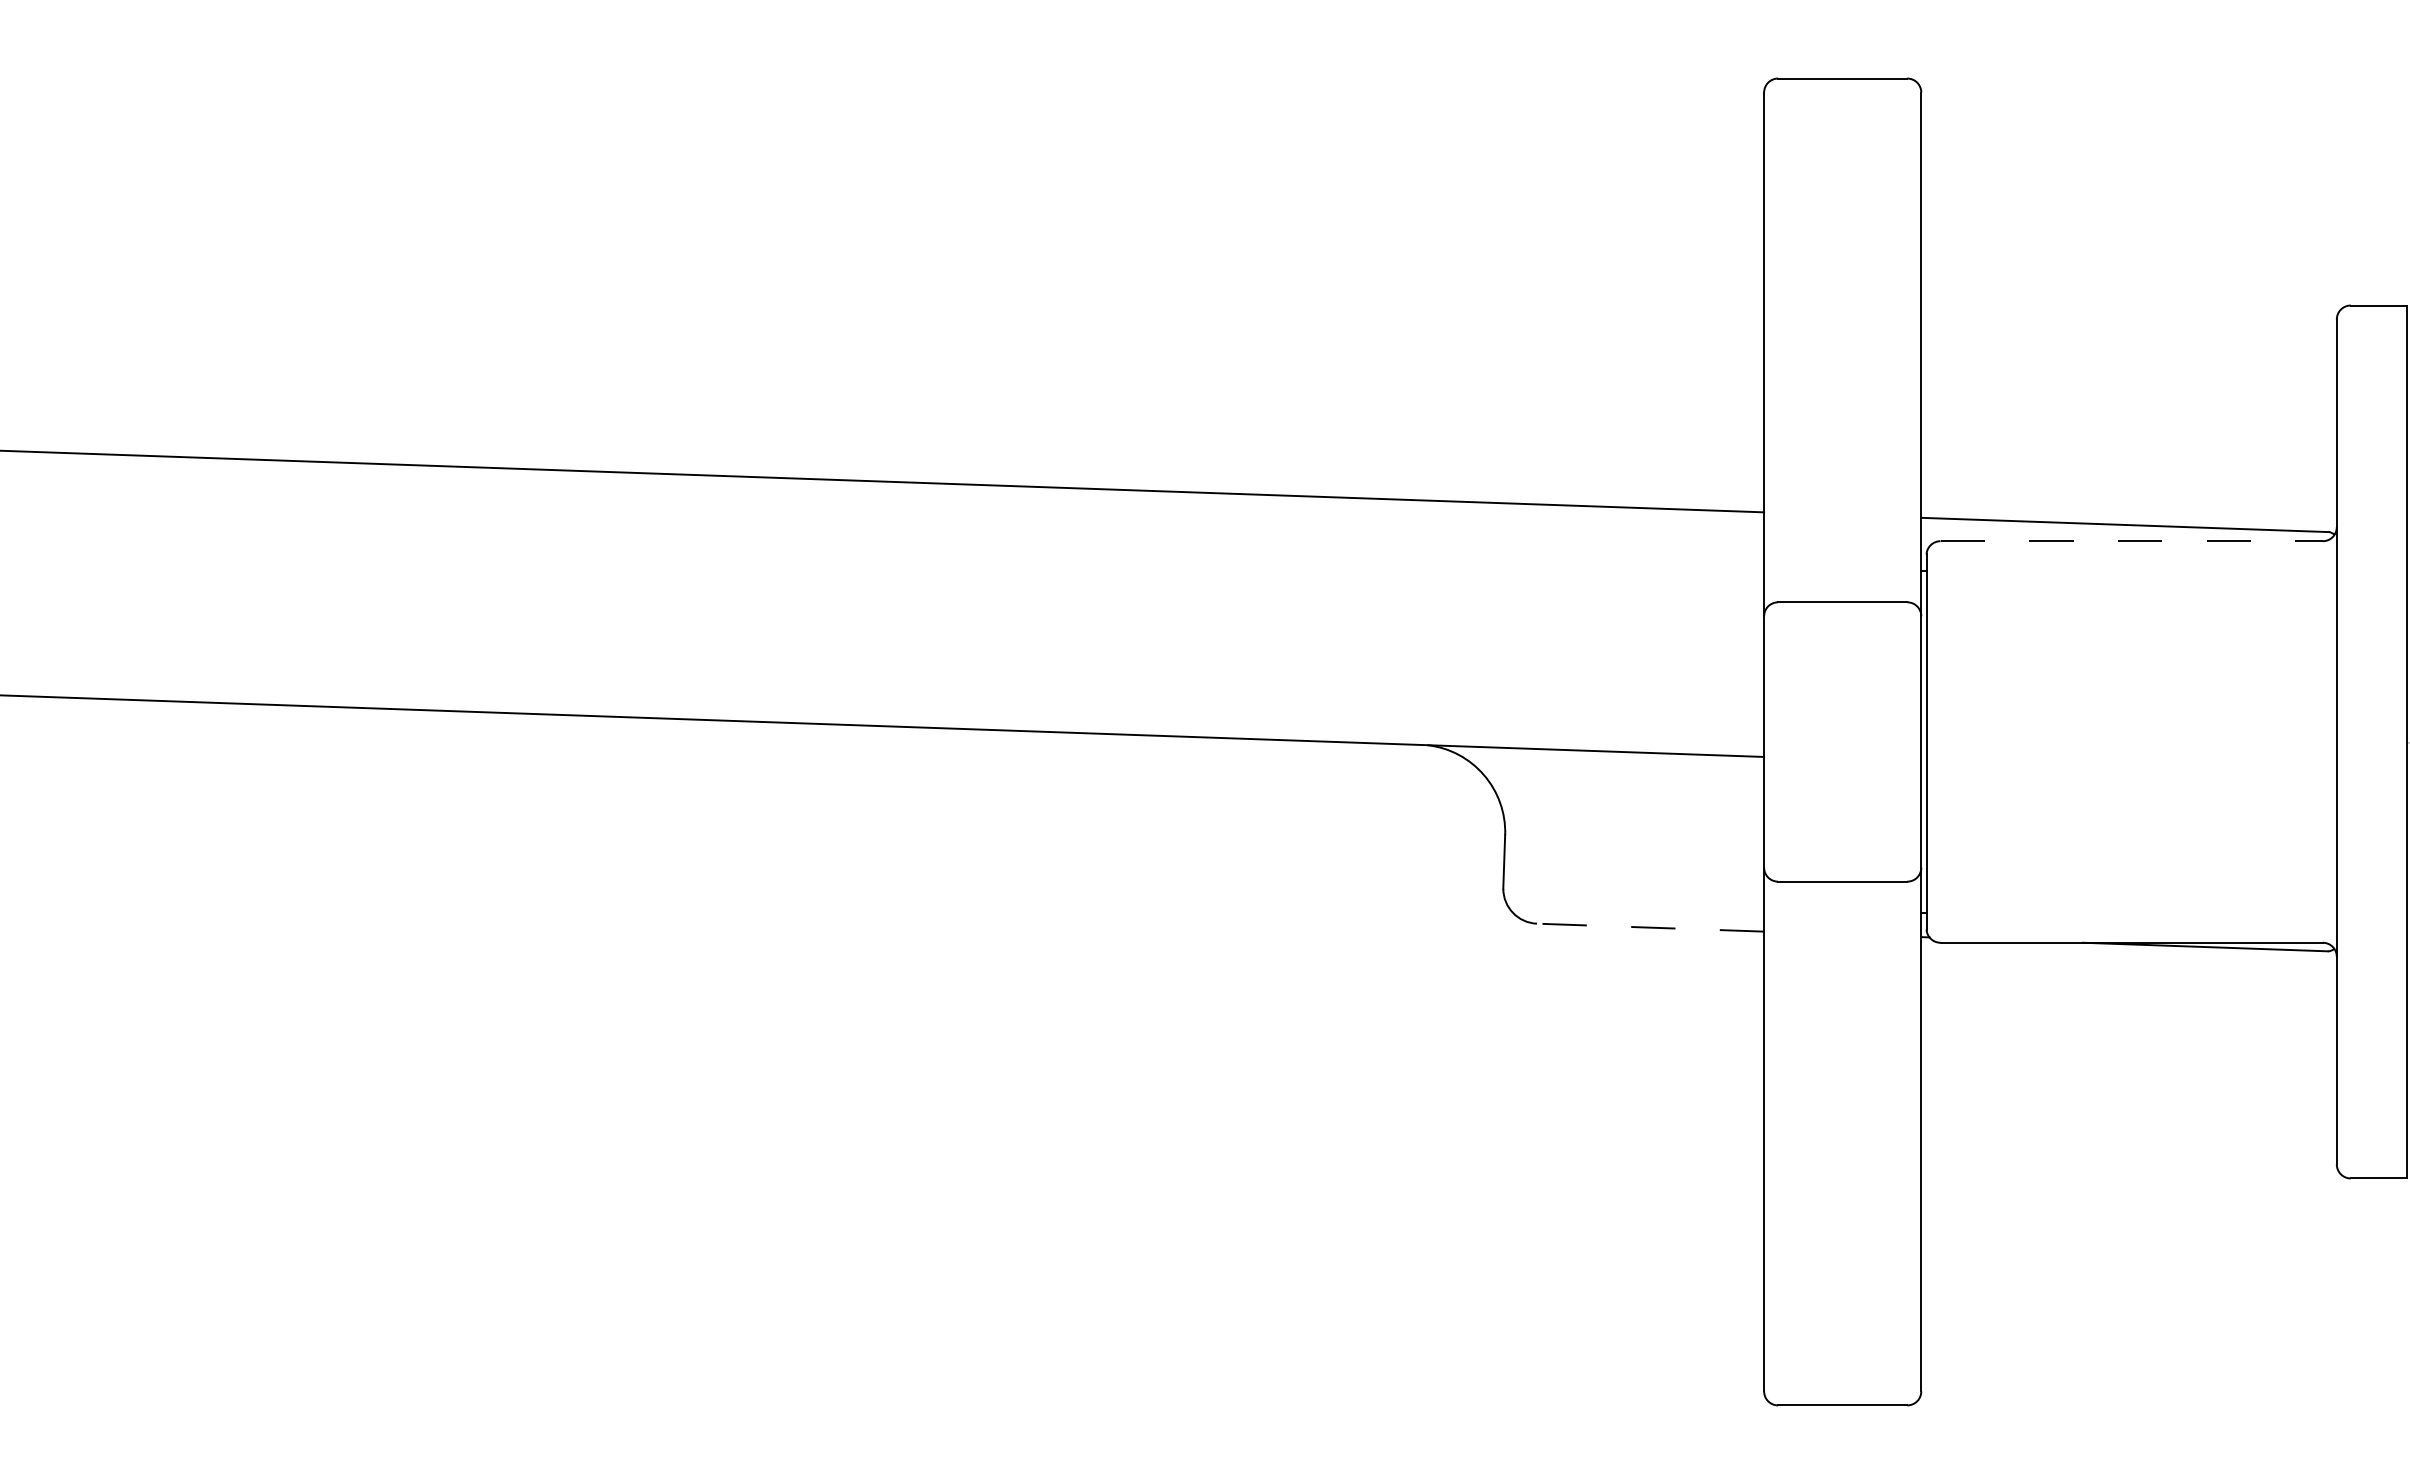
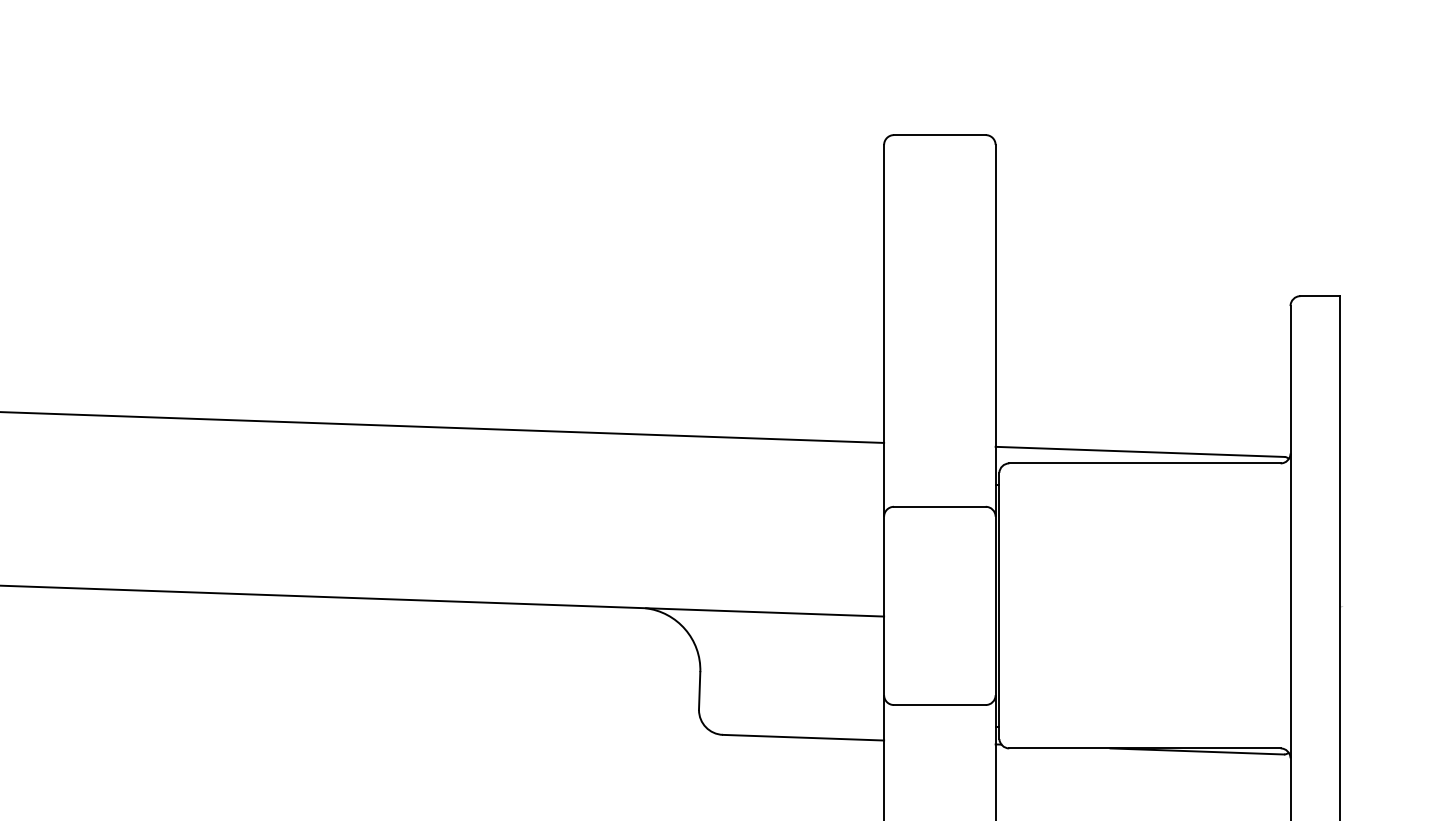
line: (2132, 541) -> (1145, 463), dashed -> solid
line: (1650, 927) -> (803, 737), dashed -> solid

